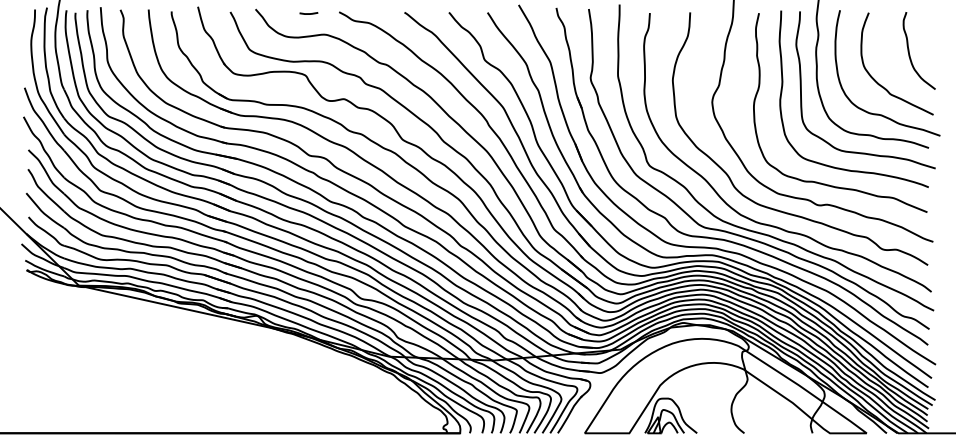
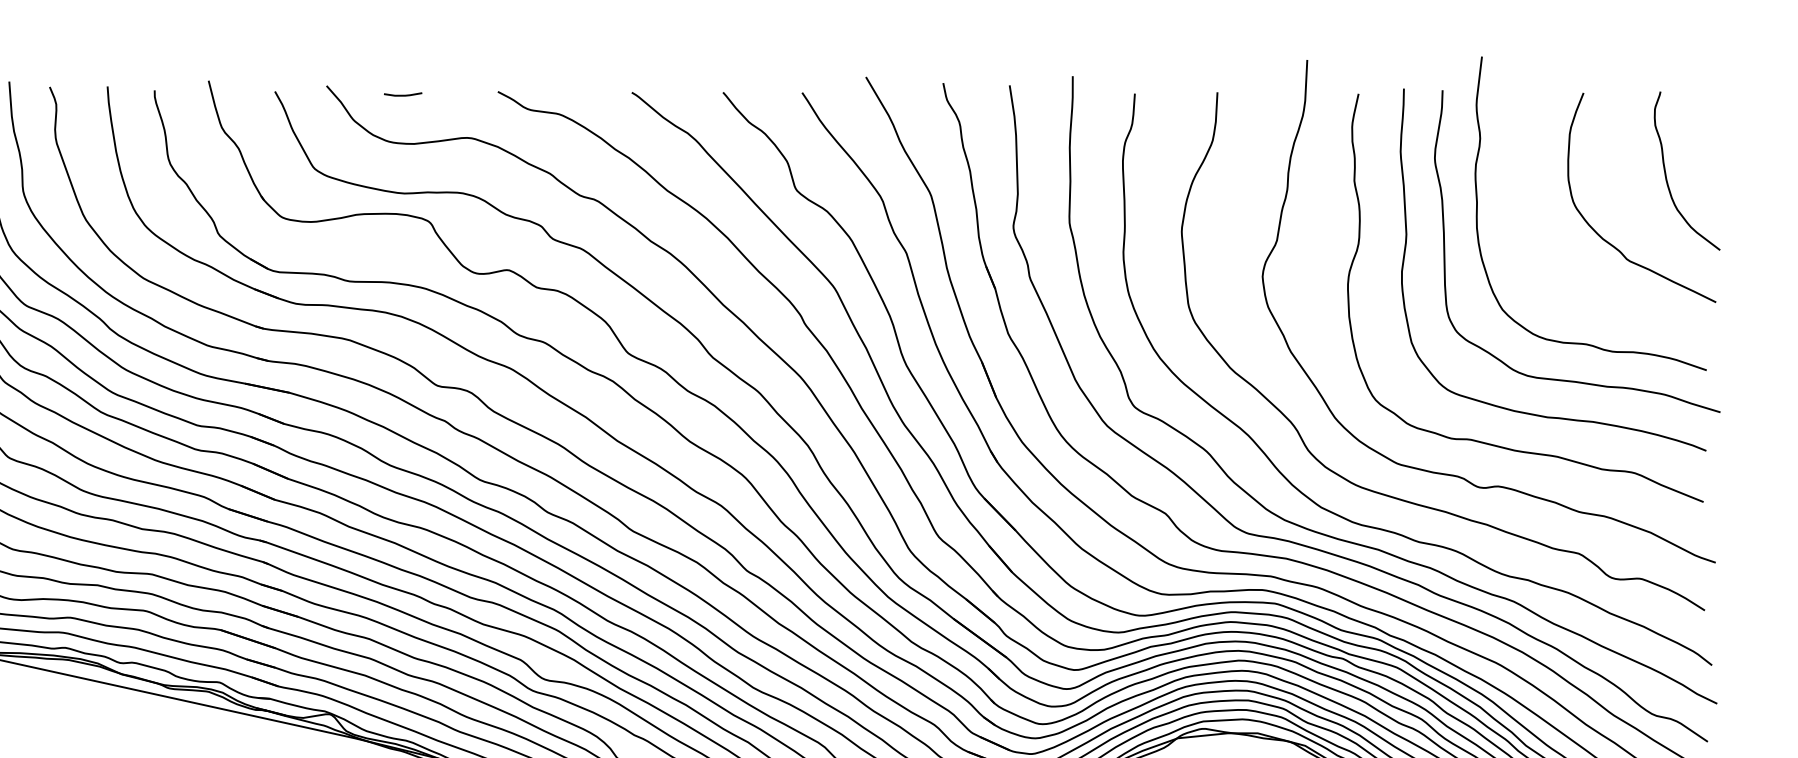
line: (308, 13) -> (402, 94), moved
curve: (878, 113) -> (1603, 299), removed

